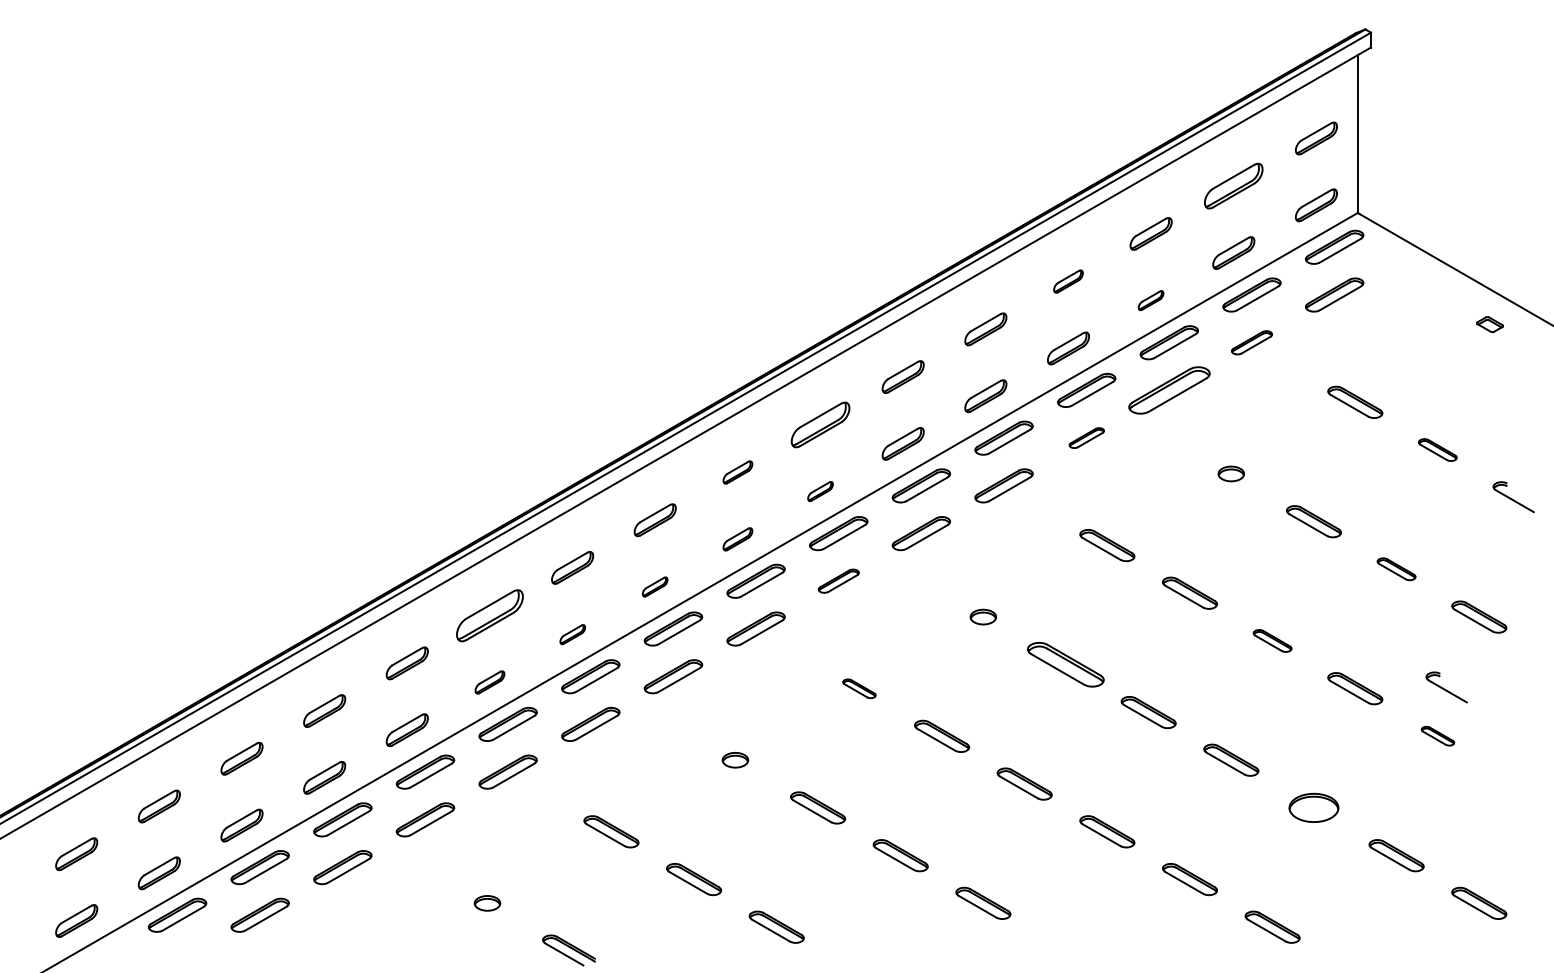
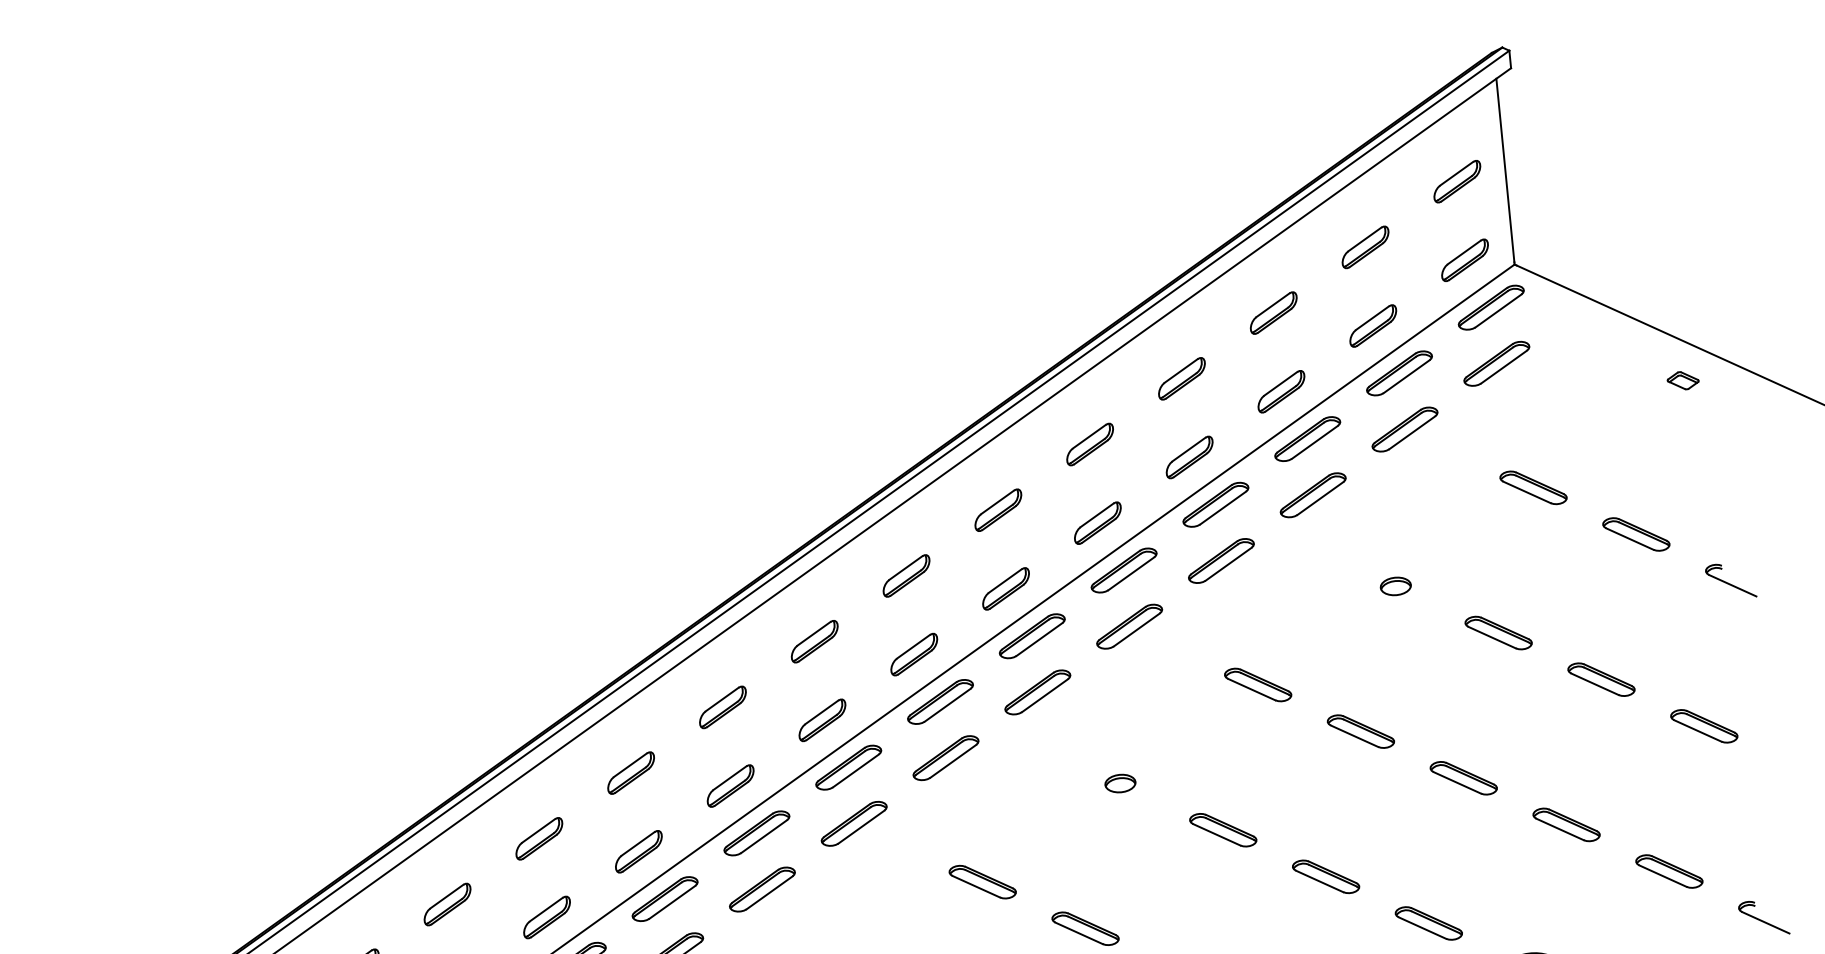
part: (1233, 186) -> (1365, 247), size x0.71
part: (1068, 281) -> (1181, 378), size x1.43
part: (1150, 300) -> (1280, 391), size x1.67
part: (1251, 342) -> (1404, 429), size x1.43
part: (1168, 390) -> (1312, 495), size x0.71
part: (820, 424) -> (906, 575), size x0.71
part: (1086, 437) -> (1221, 560), size x1.67
part: (1437, 449) -> (1635, 533), size x1.43
part: (737, 472) -> (814, 641), size x1.43
part: (820, 491) -> (914, 654), size x1.67
part: (737, 539) -> (822, 720), size x1.43
part: (1396, 568) -> (1601, 678), size x1.43
part: (838, 580) -> (945, 757), size x1.43
part: (654, 586) -> (729, 785), size x1.67
part: (489, 615) -> (538, 838), size x0.62
part: (572, 634) -> (638, 851), size x1.67
part: (1272, 640) -> (1463, 777), size x1.43
part: (1066, 664) -> (1223, 829), size x0.71
part: (489, 682) -> (546, 917), size x1.43
part: (1446, 687) -> (1763, 918), moved
part: (859, 688) -> (982, 881), size x1.67
part: (1437, 735) -> (1668, 870), size x1.67

